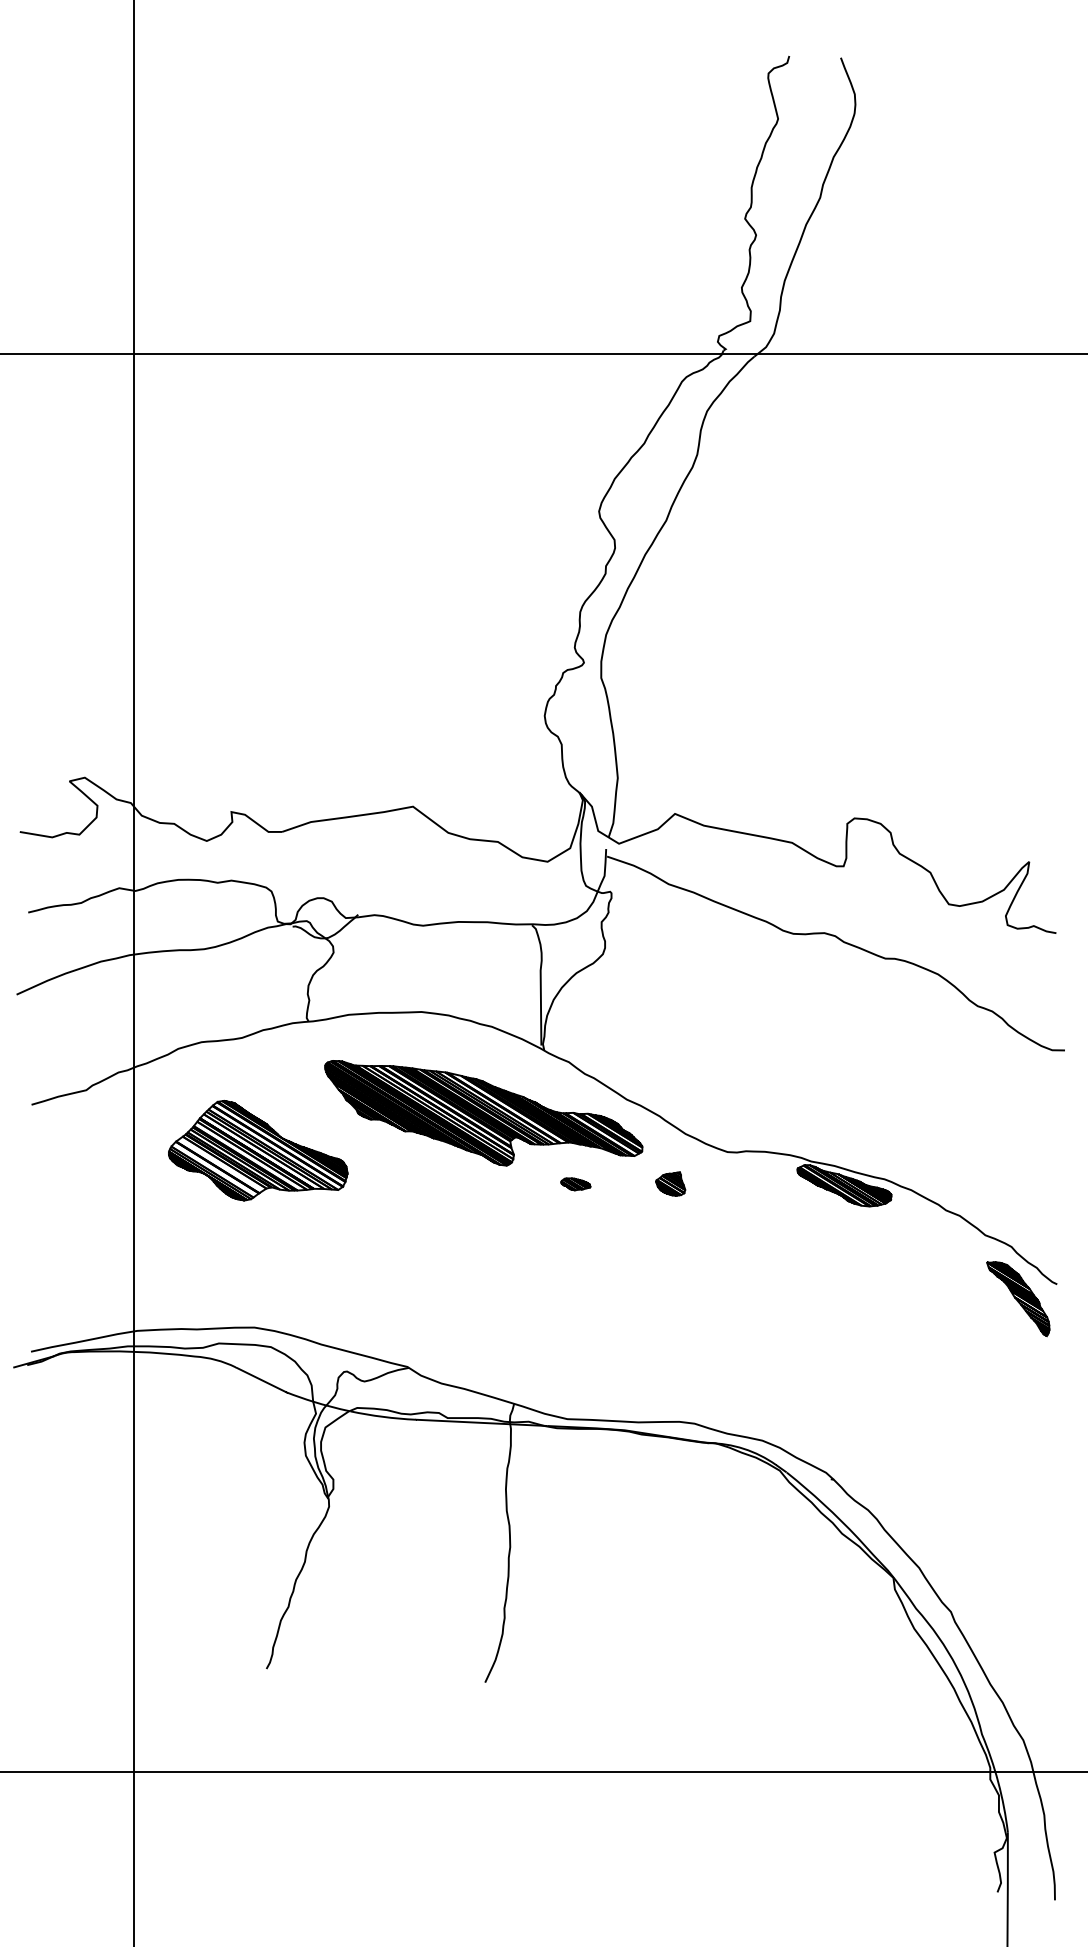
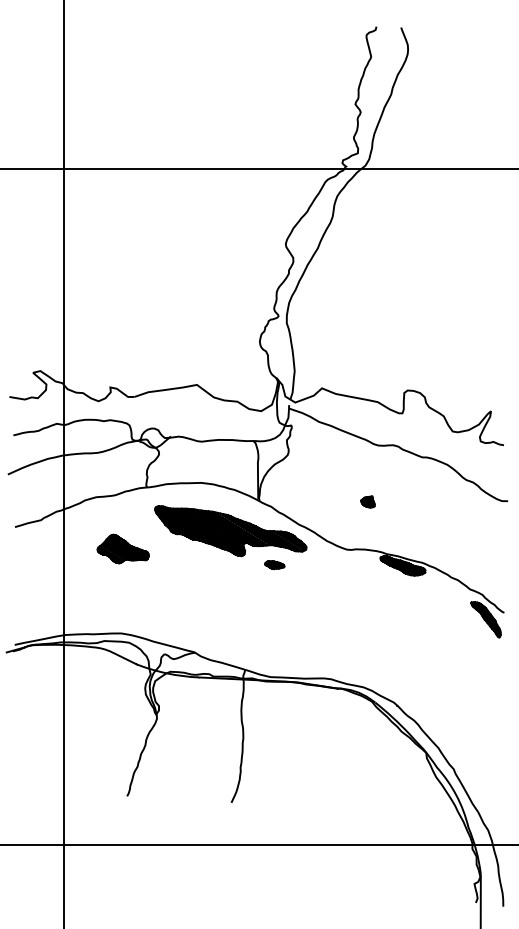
part: (256, 1149) -> (122, 548), size x0.6
part: (575, 1183) -> (274, 564), size x1.4
part: (669, 1183) -> (367, 501), moved

